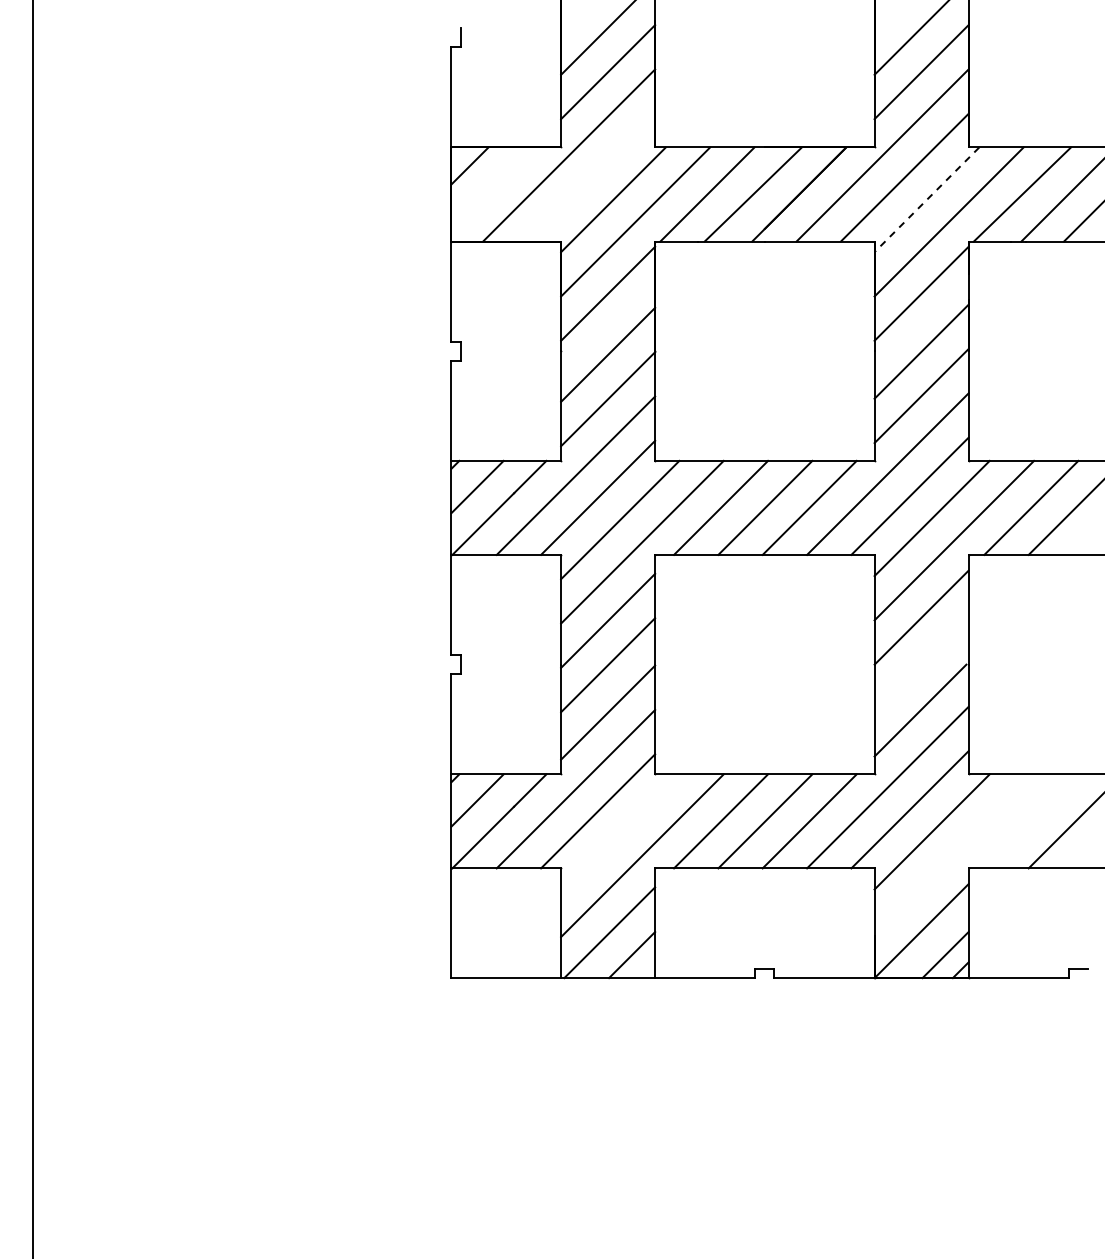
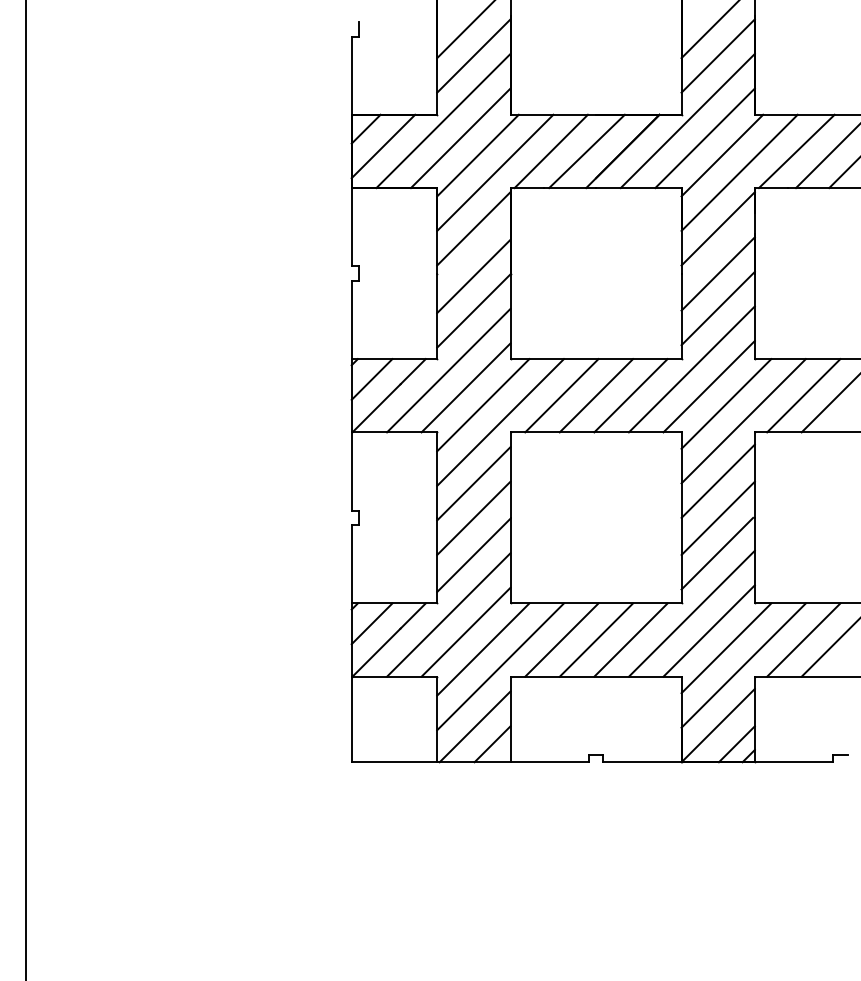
line: (591, 177) -> (460, 138), added
line: (491, 187) -> (382, 145), added
line: (926, 200) -> (722, 156), dashed -> solid
line: (921, 665) -> (718, 518), added
line: (1031, 821) -> (803, 640), added
line: (620, 833) -> (483, 649), added
line: (954, 853) -> (743, 665), added

